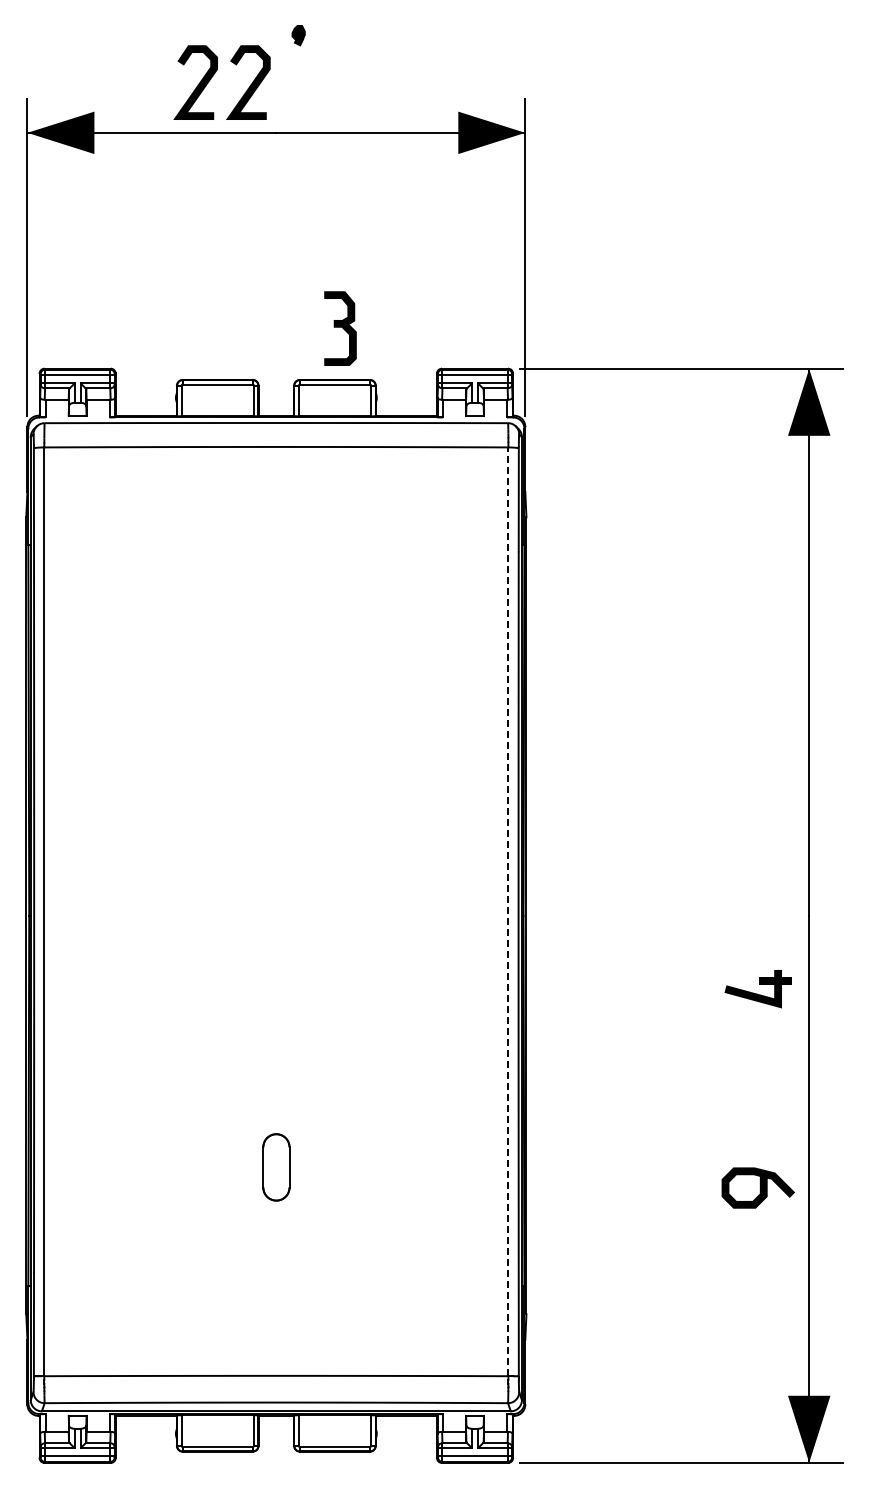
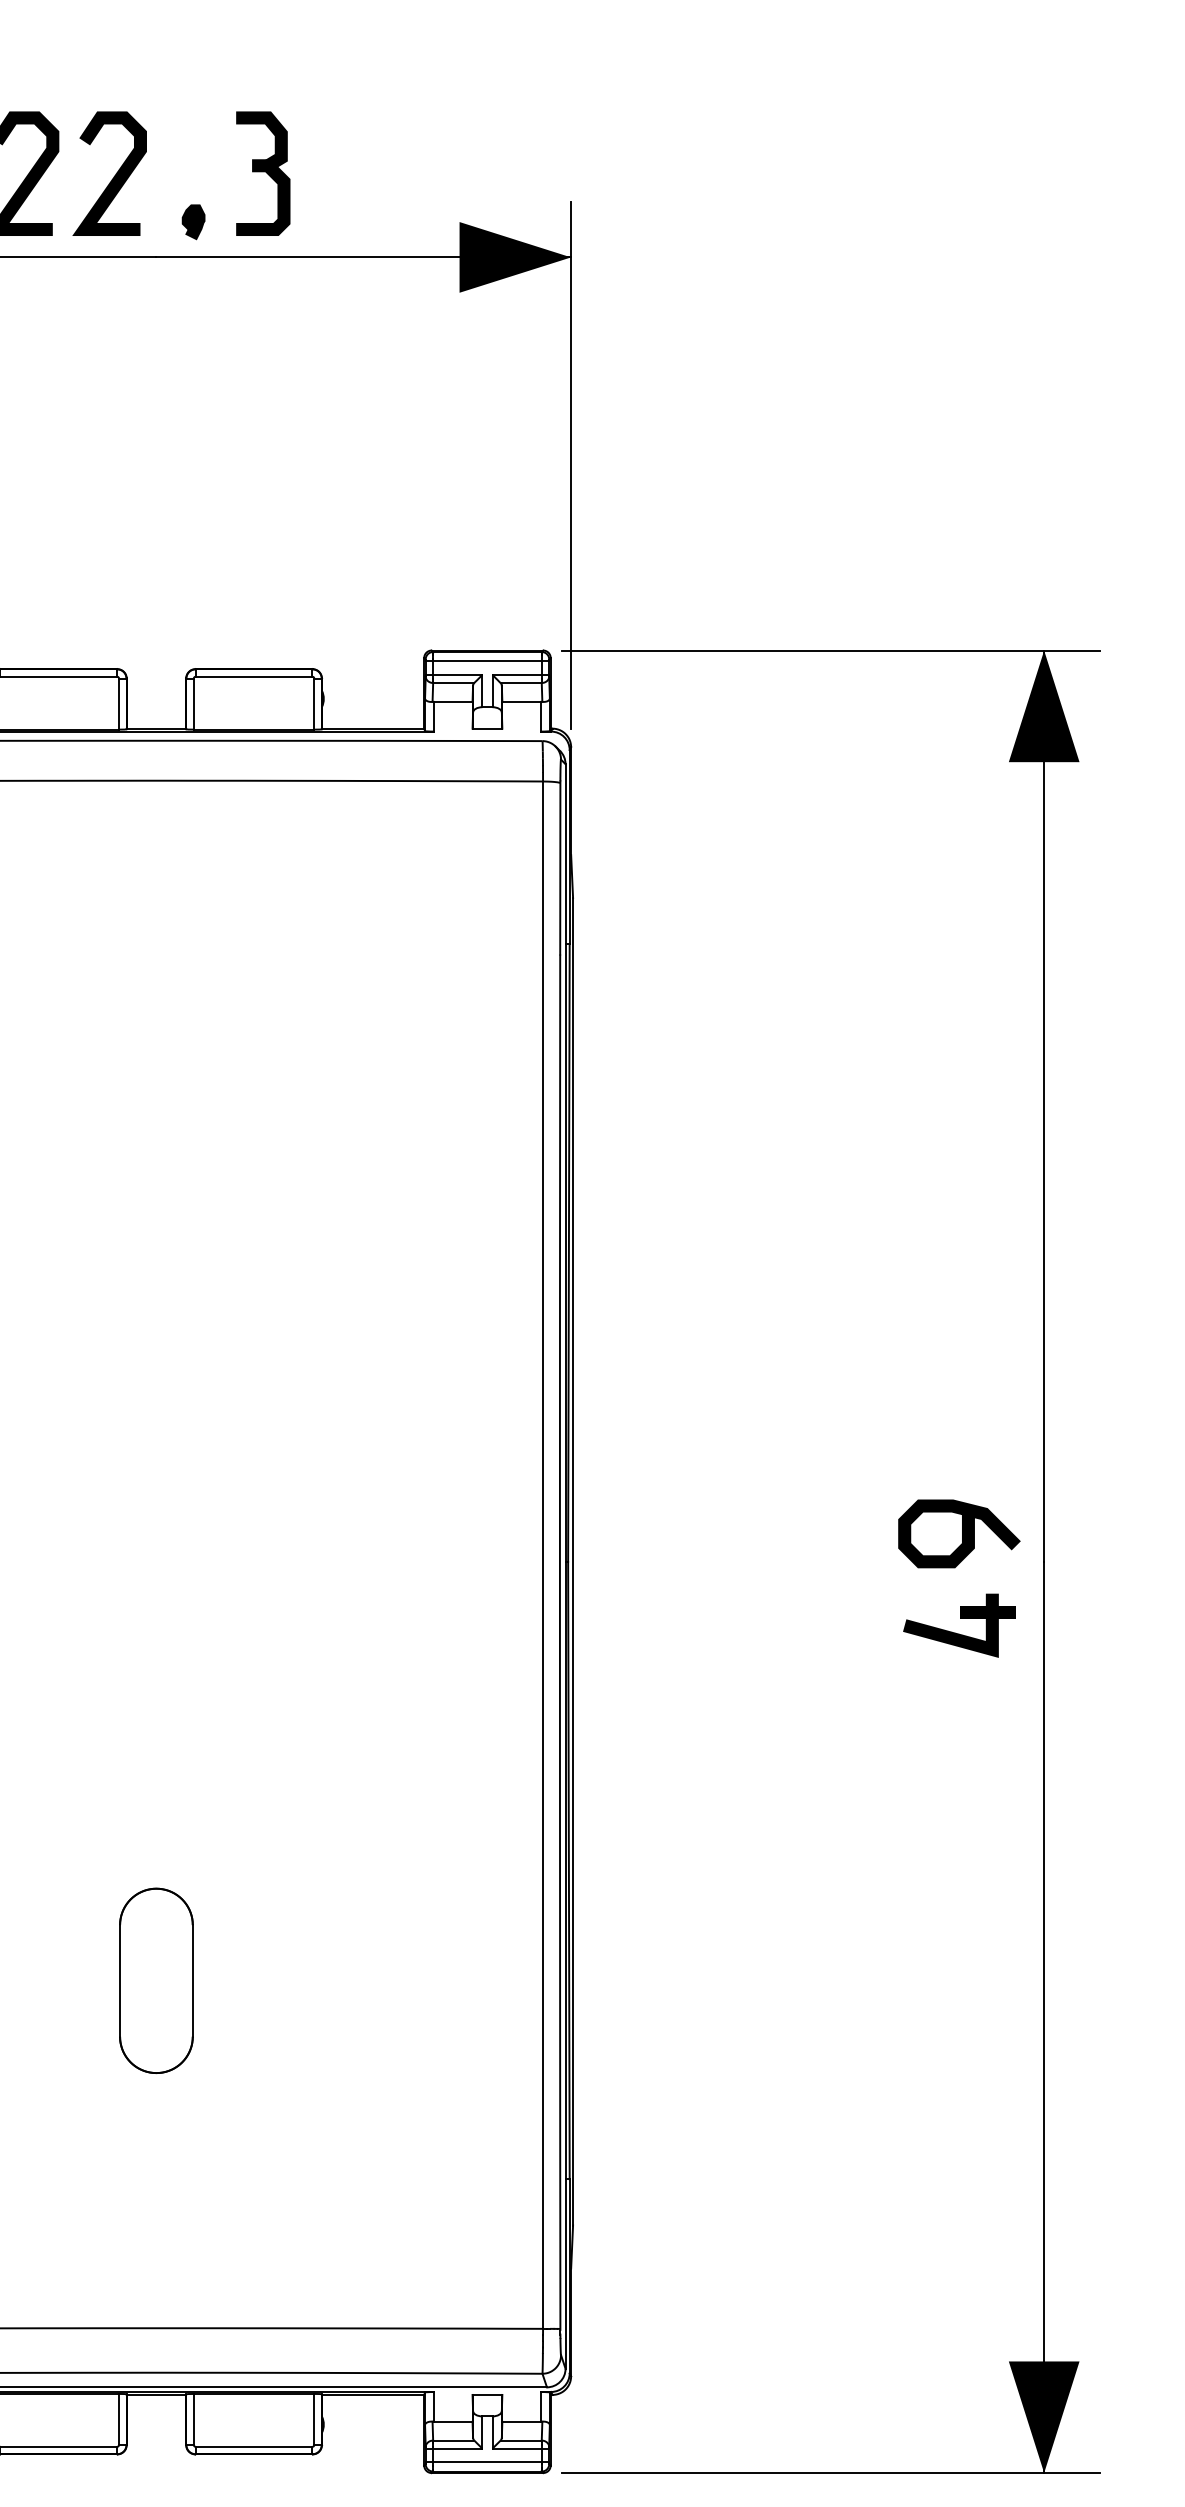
part: (298, 35) -> (193, 221), moved
part: (340, 328) -> (263, 173), moved
line: (508, 911) -> (543, 1554), dashed -> solid
part: (757, 989) -> (958, 1626), moved
part: (276, 1167) -> (156, 1981), size x1.67
curve: (759, 1187) -> (961, 1532), moved

